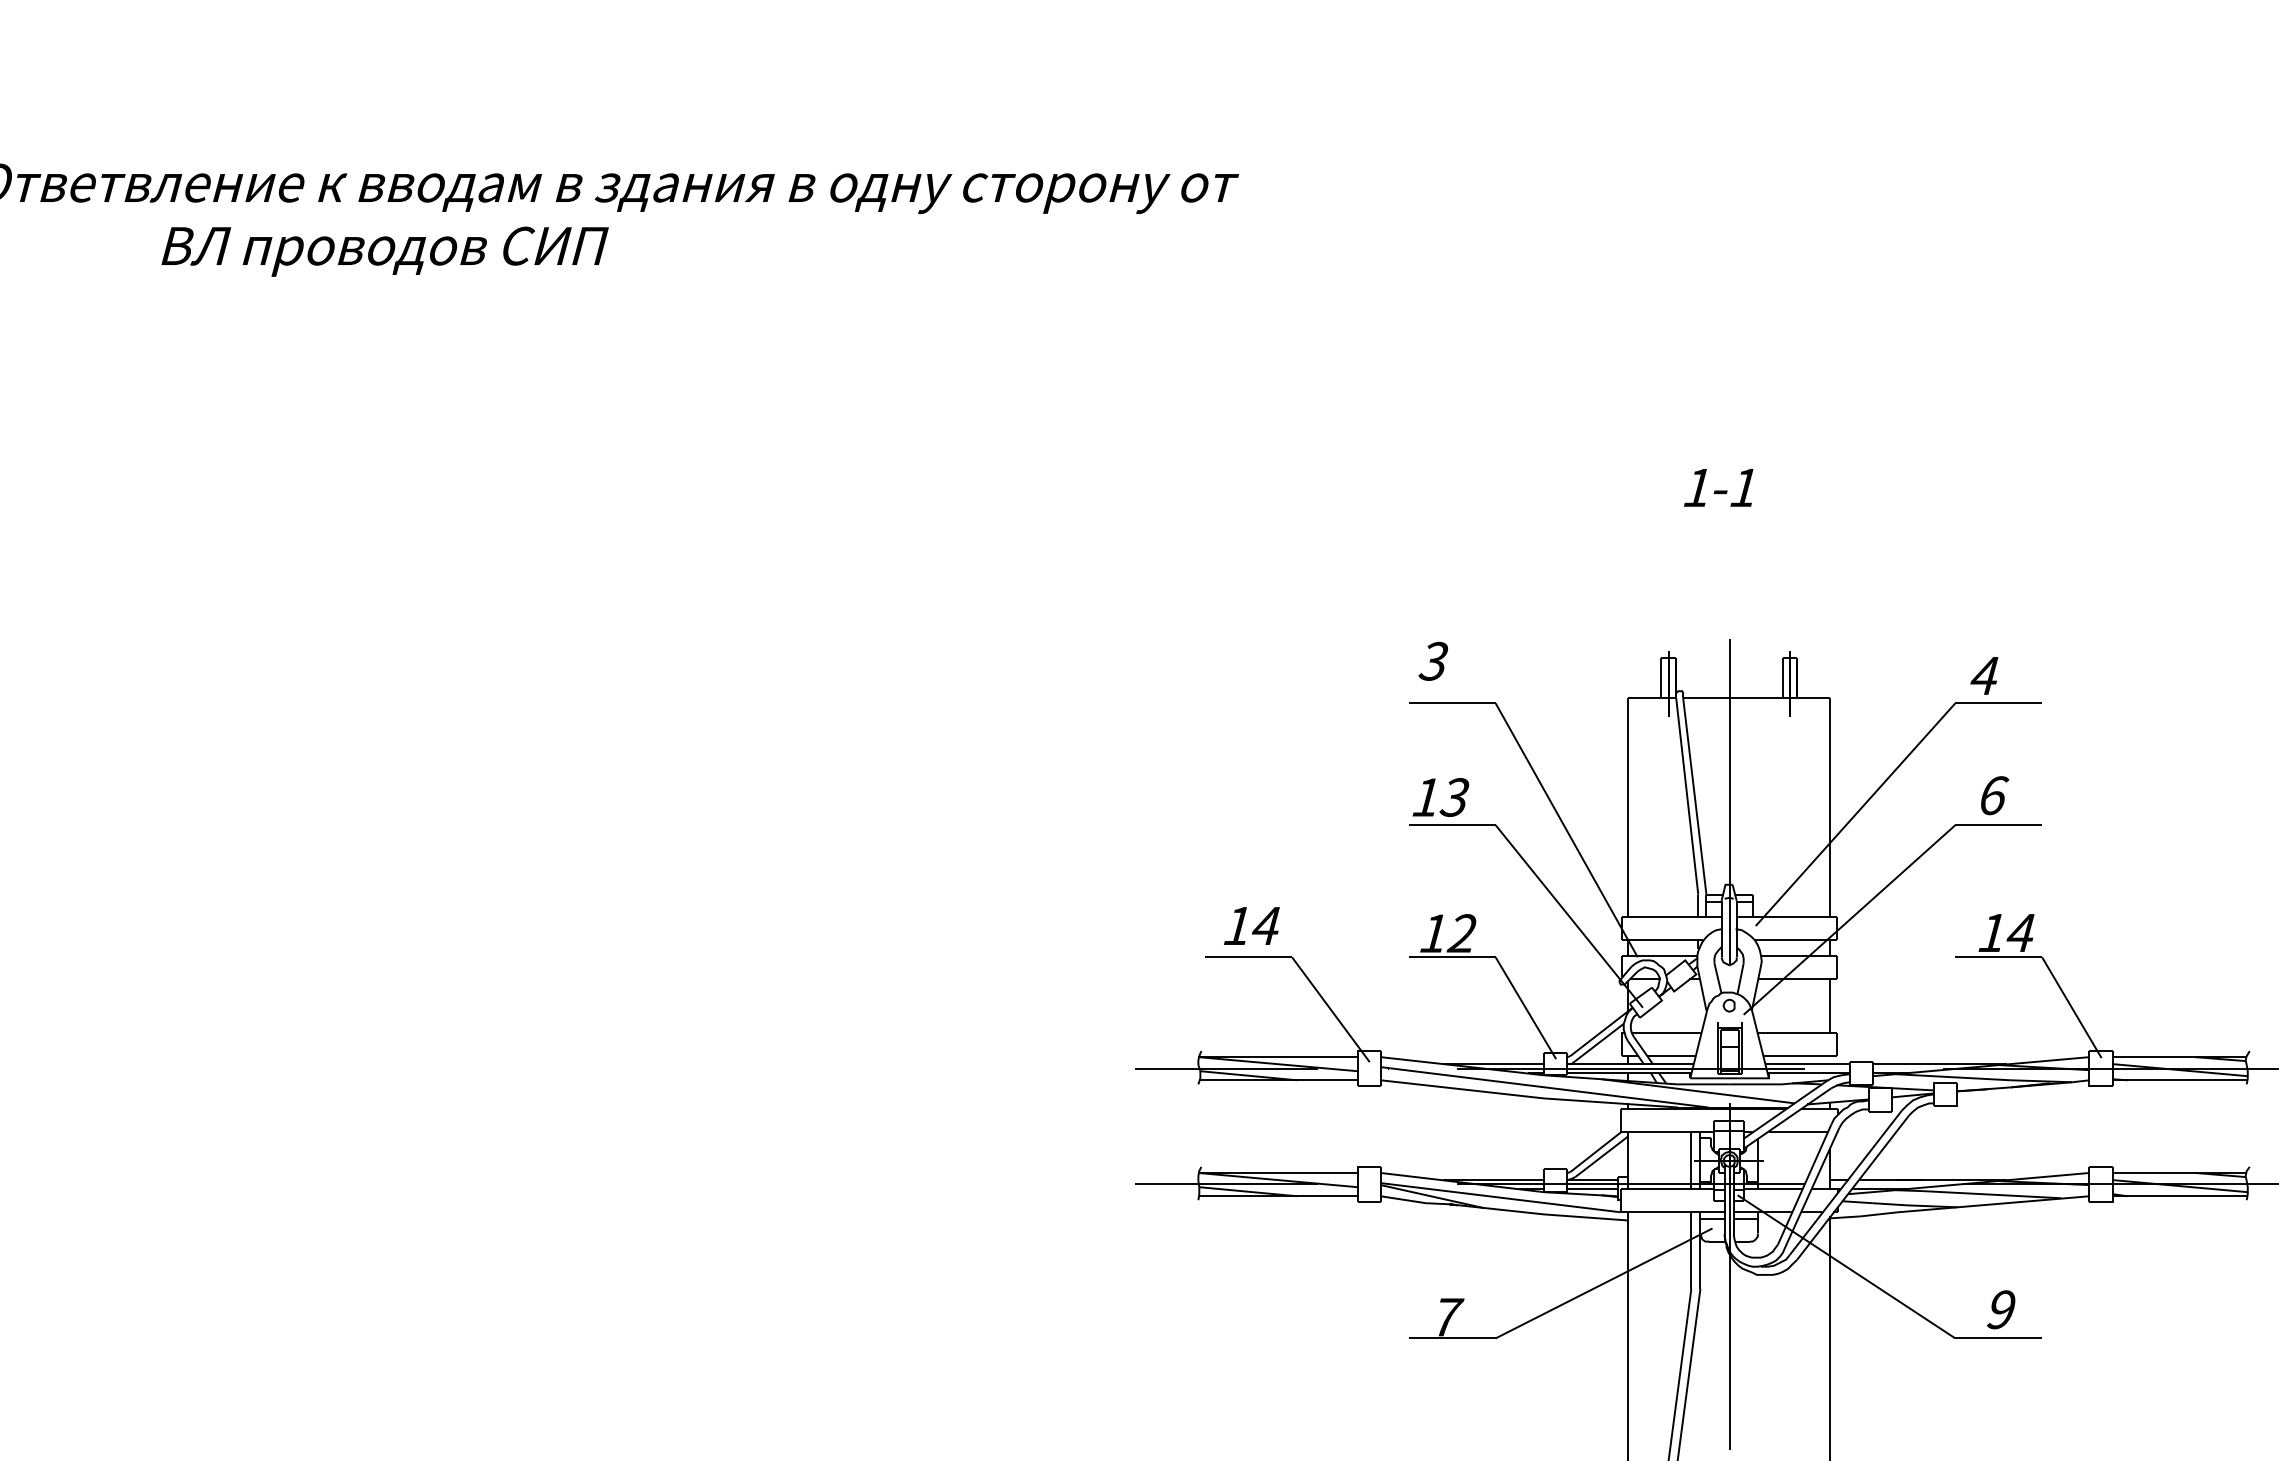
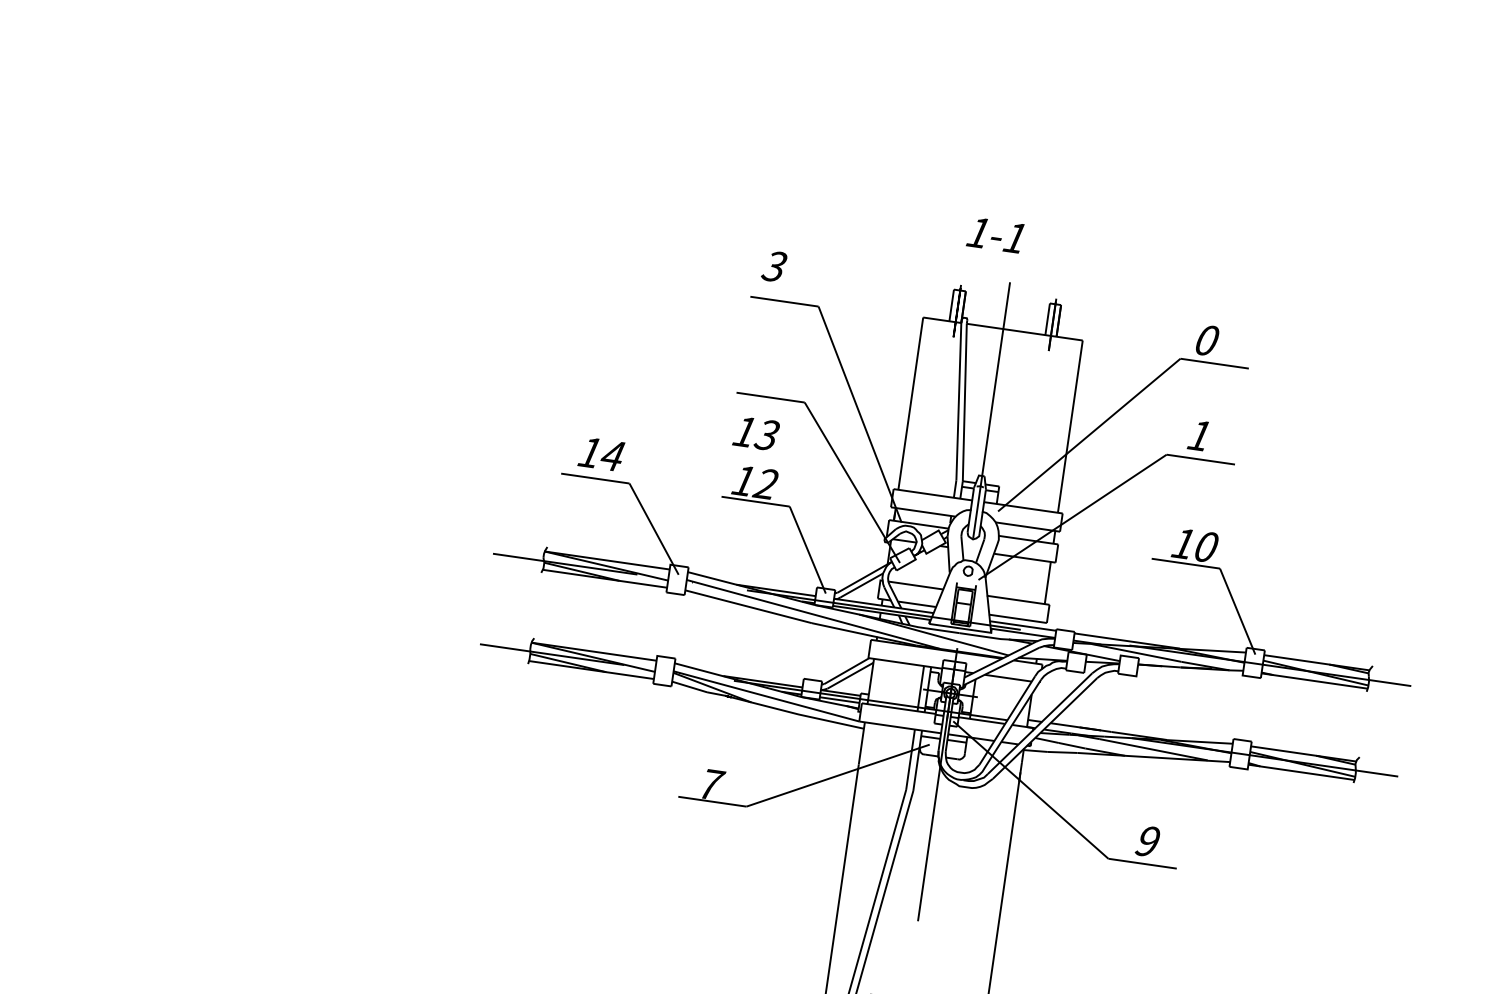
text: (1718, 487) -> (995, 234), moved
text: (1984, 675) -> (1206, 340), 4 -> 0
text: (1994, 795) -> (1200, 435), 6 -> 1
text: (1440, 797) -> (755, 433), moved
text: (2020, 932) -> (1205, 546), 14 -> 10

